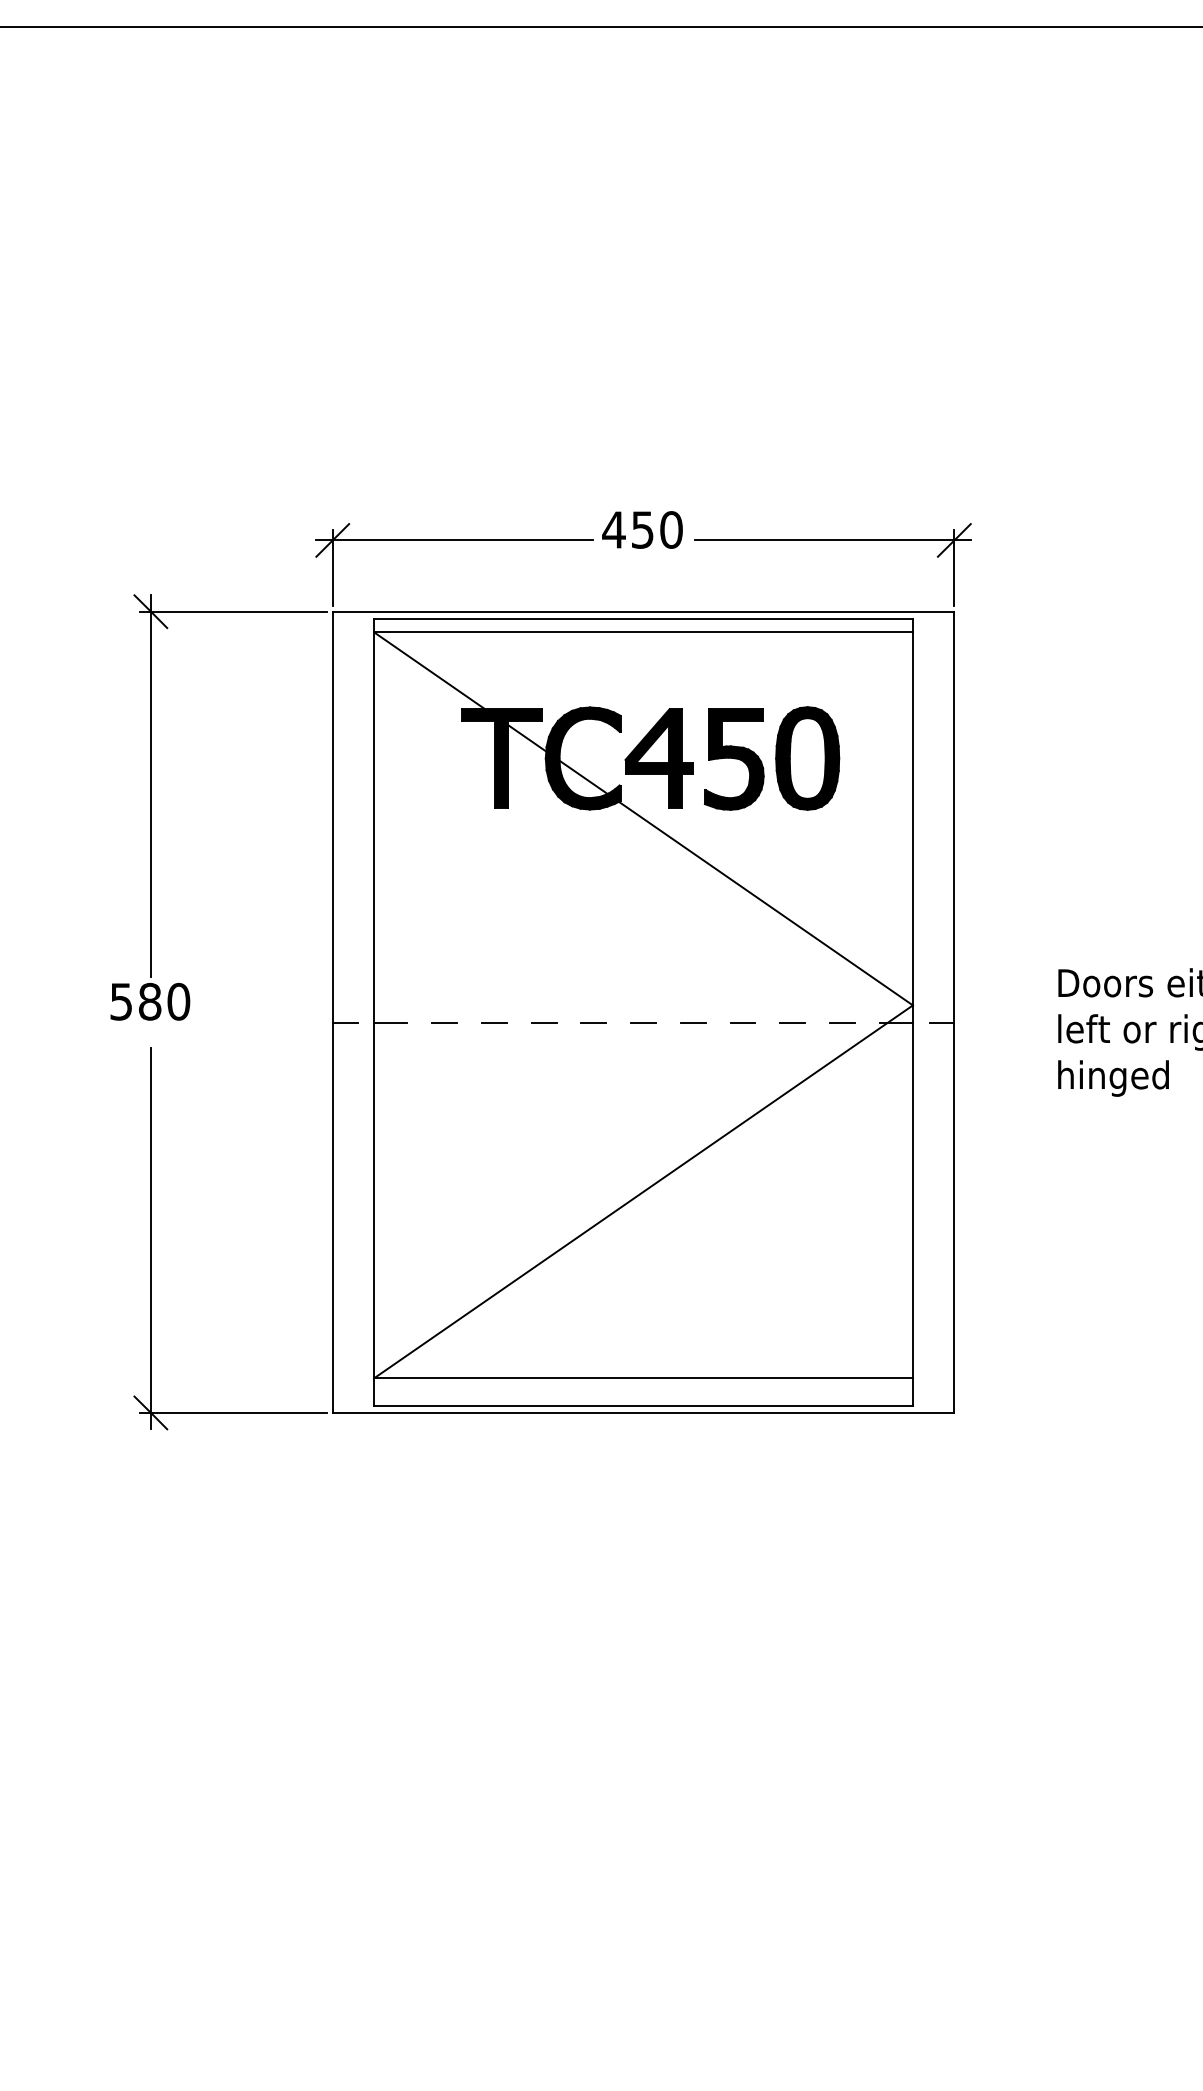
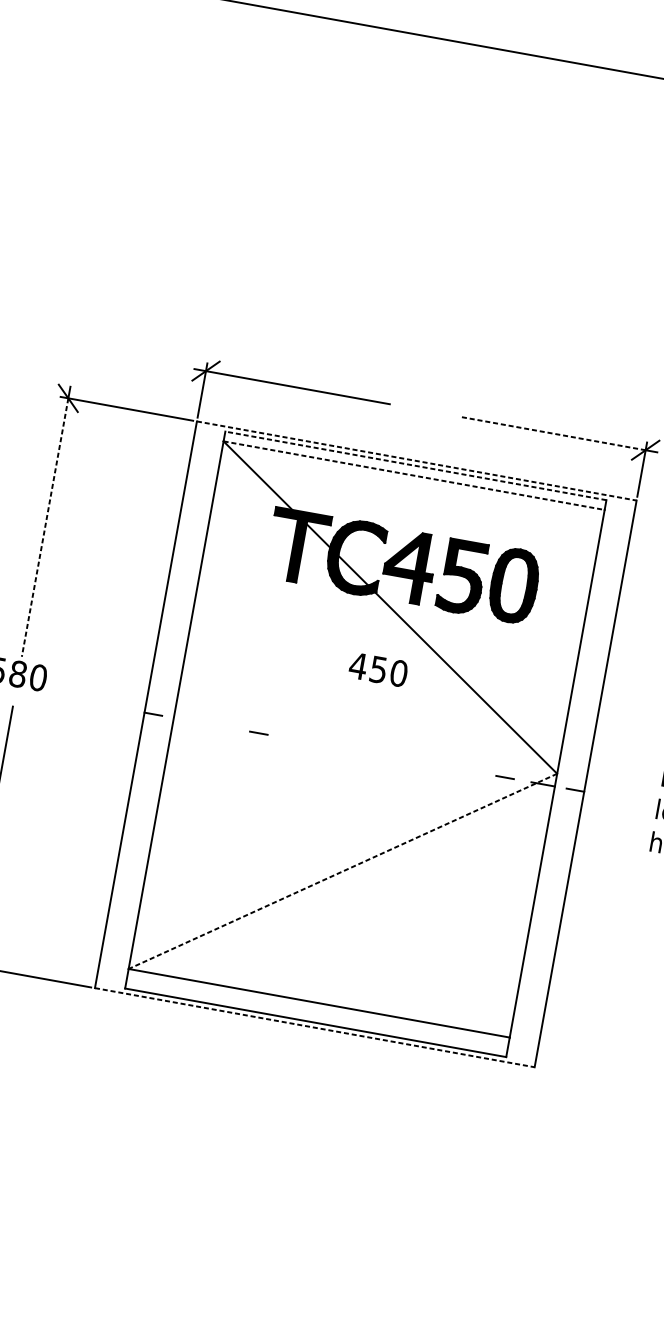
text: (642, 529) -> (378, 669), moved
line: (824, 540) -> (553, 433), solid -> dashed
line: (643, 611) -> (416, 460), solid -> dashed
line: (643, 618) -> (415, 465), solid -> dashed
line: (644, 632) -> (414, 475), solid -> dashed
line: (150, 794) -> (44, 527), solid -> dashed
line: (390, 1023) -> (185, 720), removed
line: (444, 1023) -> (223, 726), removed
line: (543, 1023) -> (293, 739), removed
line: (593, 1023) -> (328, 745), removed
line: (643, 1023) -> (364, 752), removed
line: (692, 1023) -> (399, 758), removed
line: (742, 1023) -> (434, 764), removed
line: (792, 1023) -> (469, 771), removed
line: (643, 1191) -> (342, 871), solid -> dashed
line: (643, 1412) -> (314, 1027), solid -> dashed

